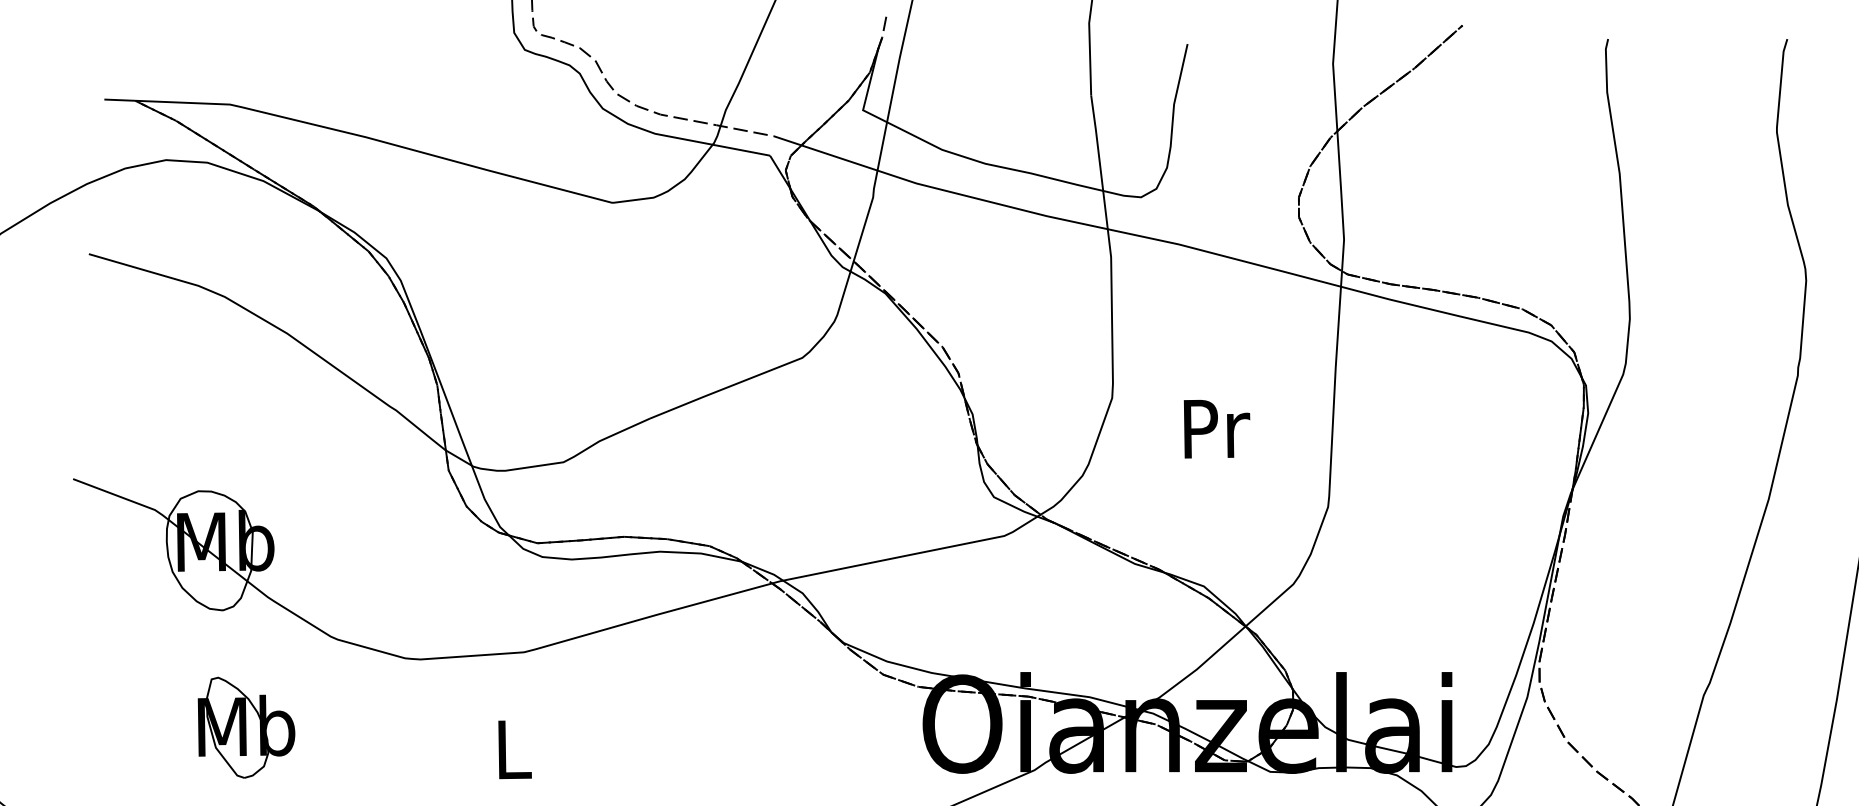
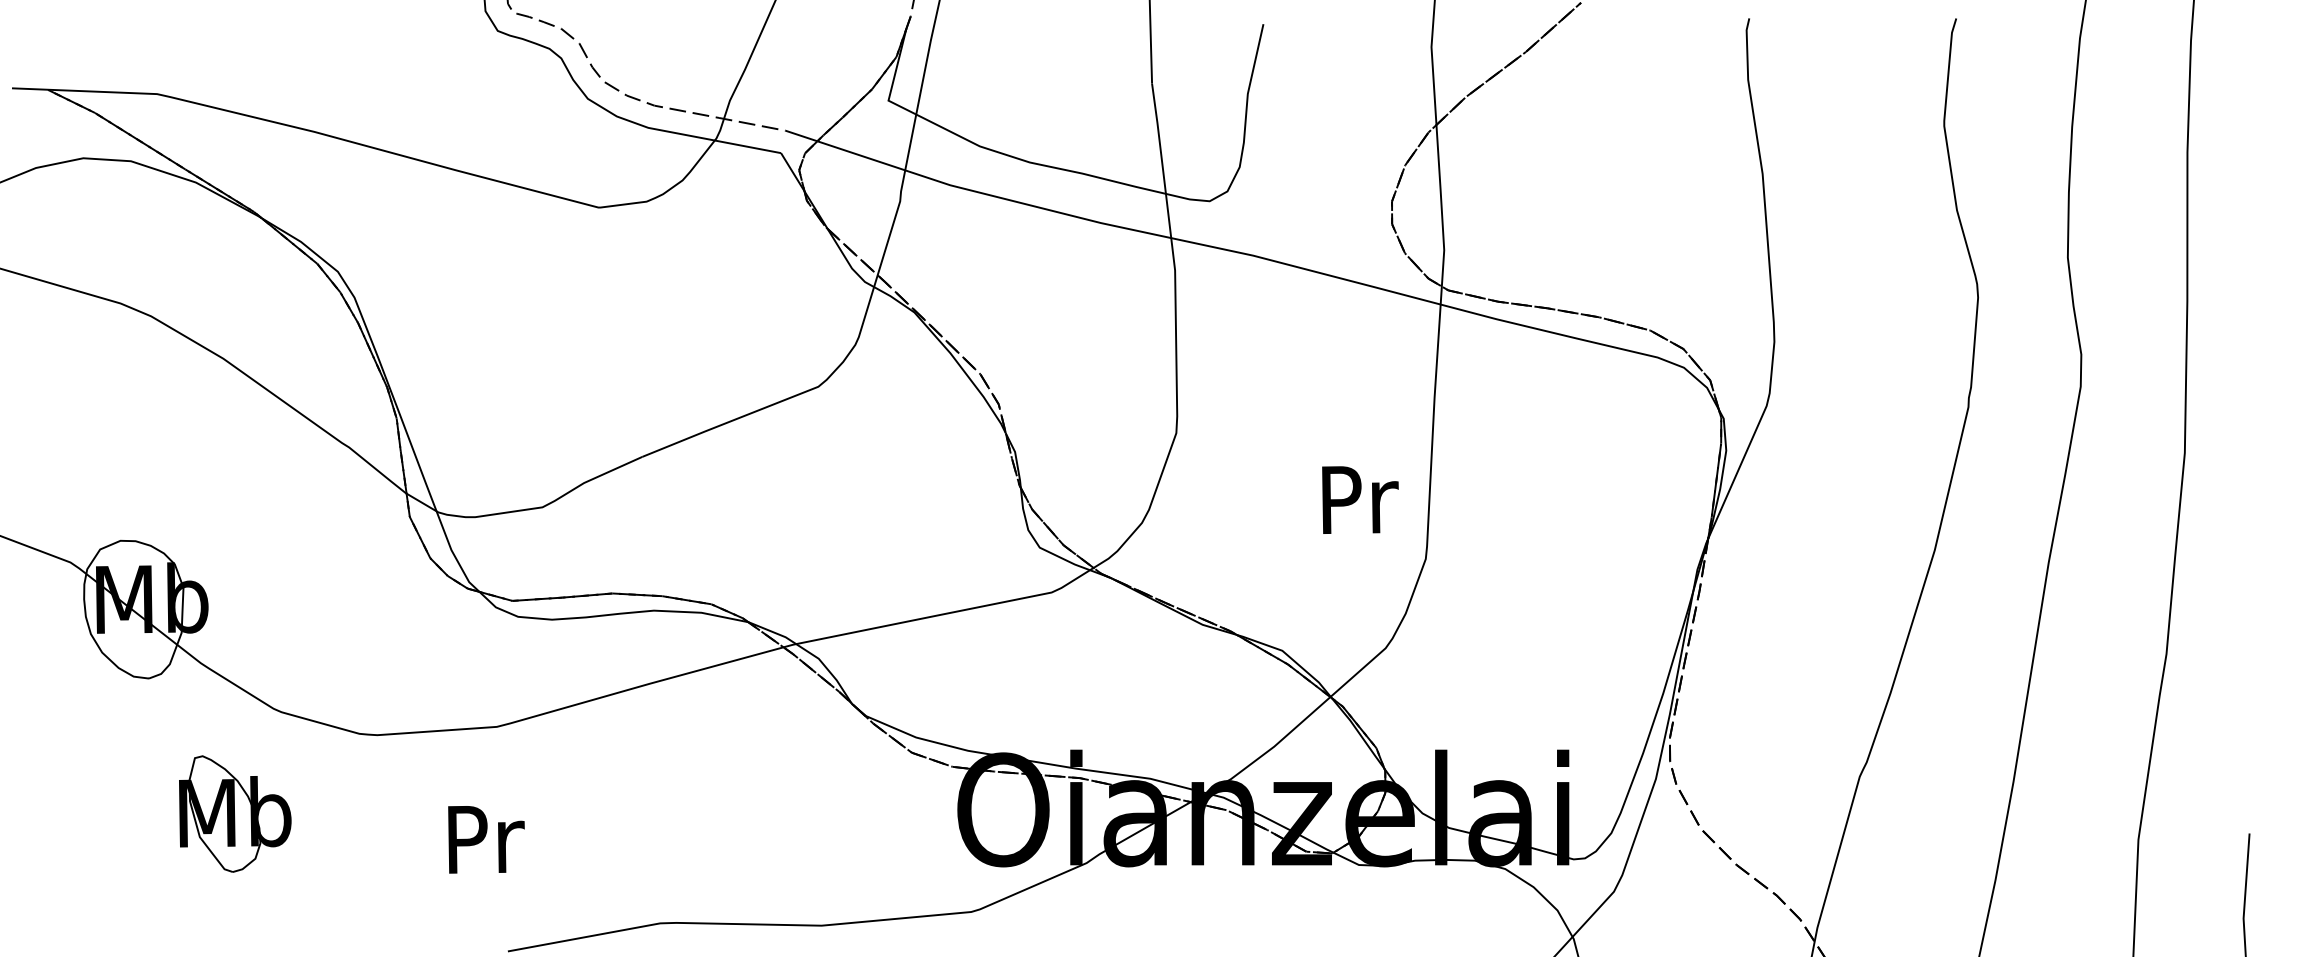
text: (1217, 428) -> (1360, 499), moved
part: (246, 727) -> (235, 813), moved
text: (515, 749) -> (486, 839), L -> Pr

